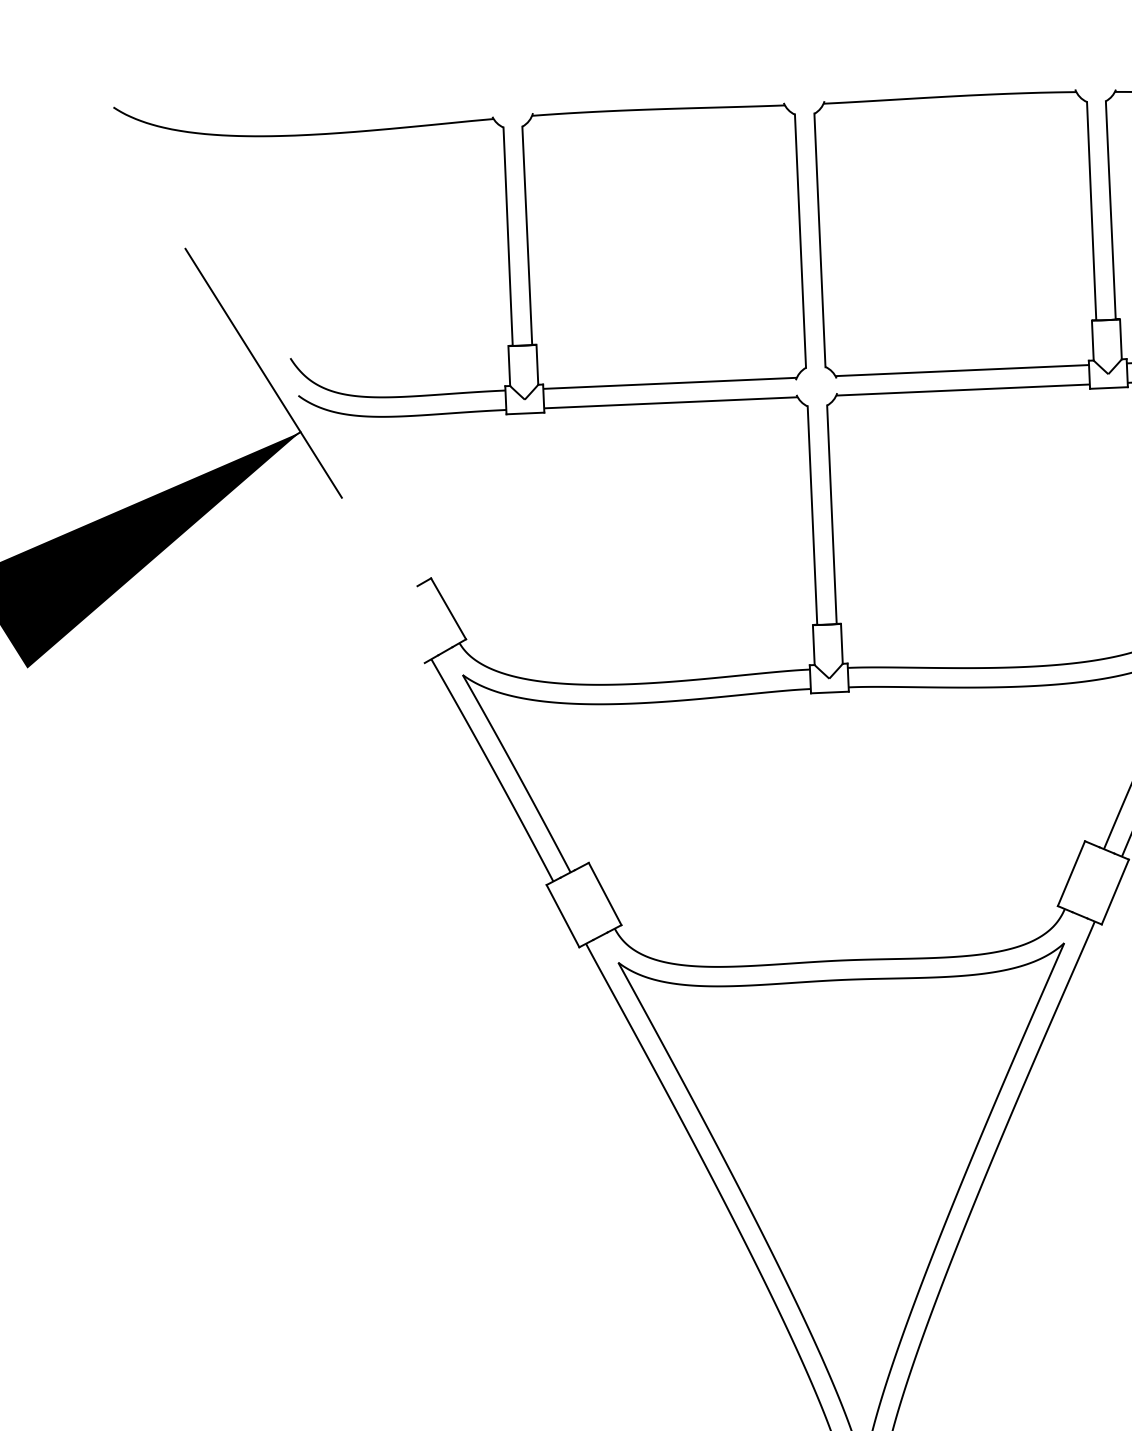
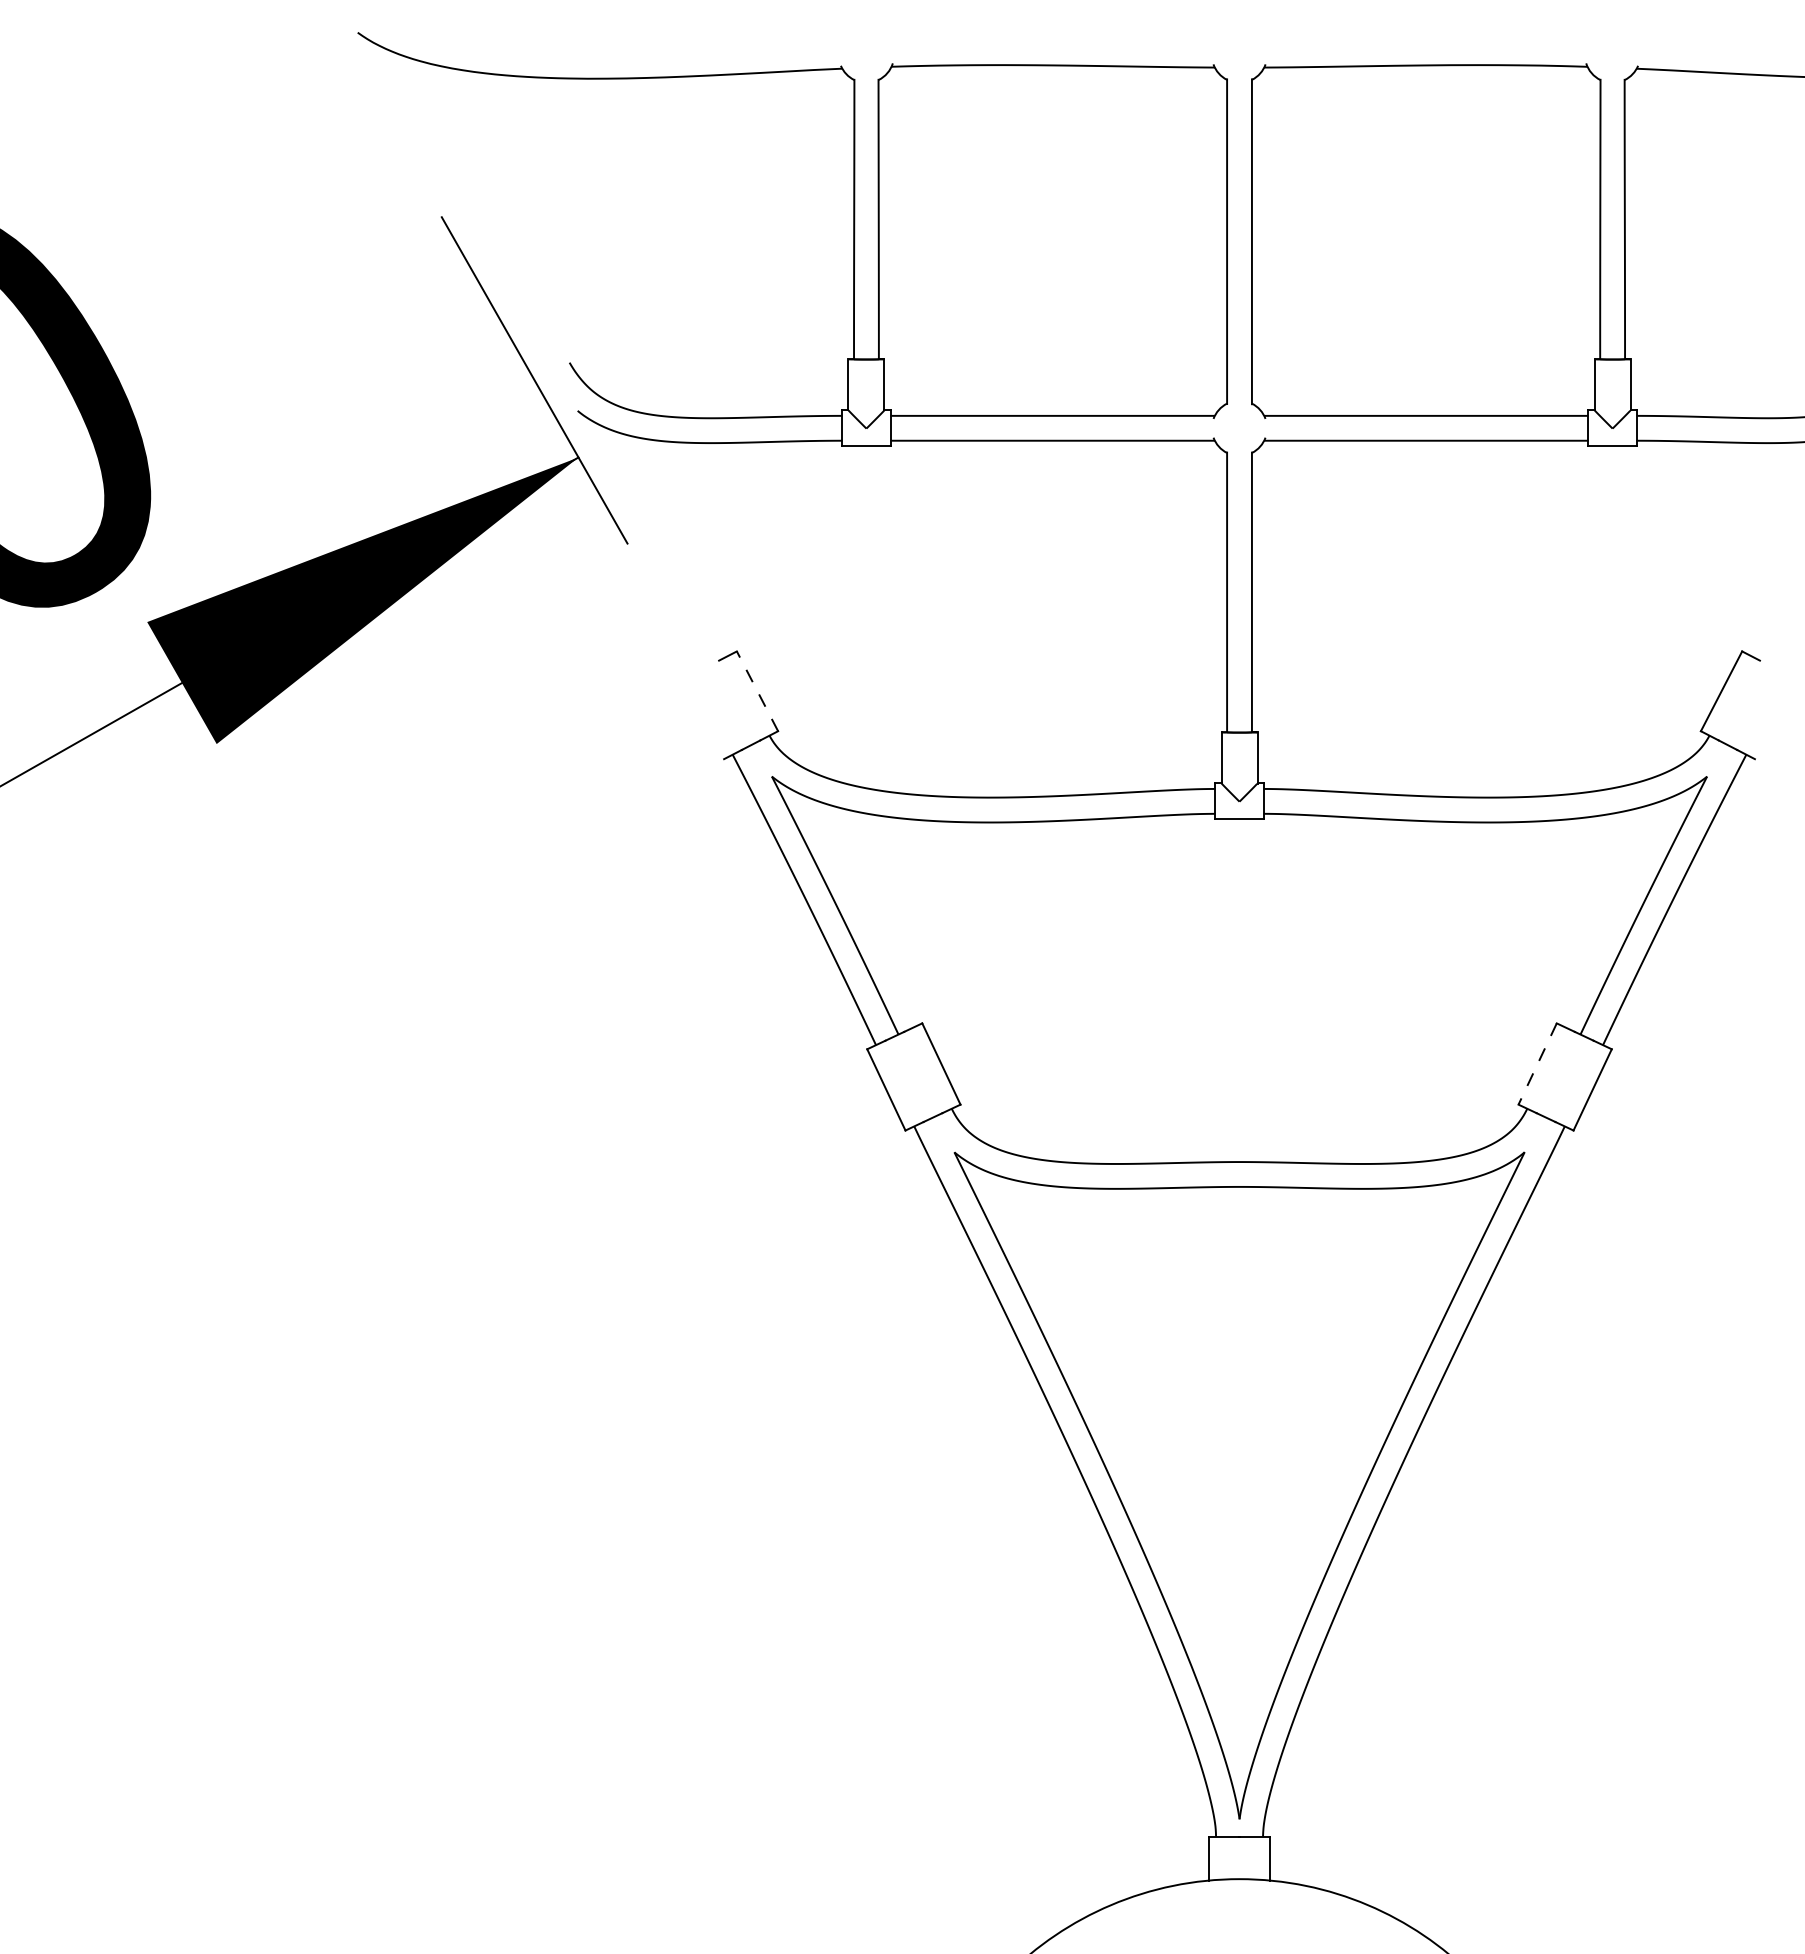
line: (448, 608) -> (757, 691), solid -> dashed
line: (1071, 874) -> (1537, 1064), solid -> dashed

